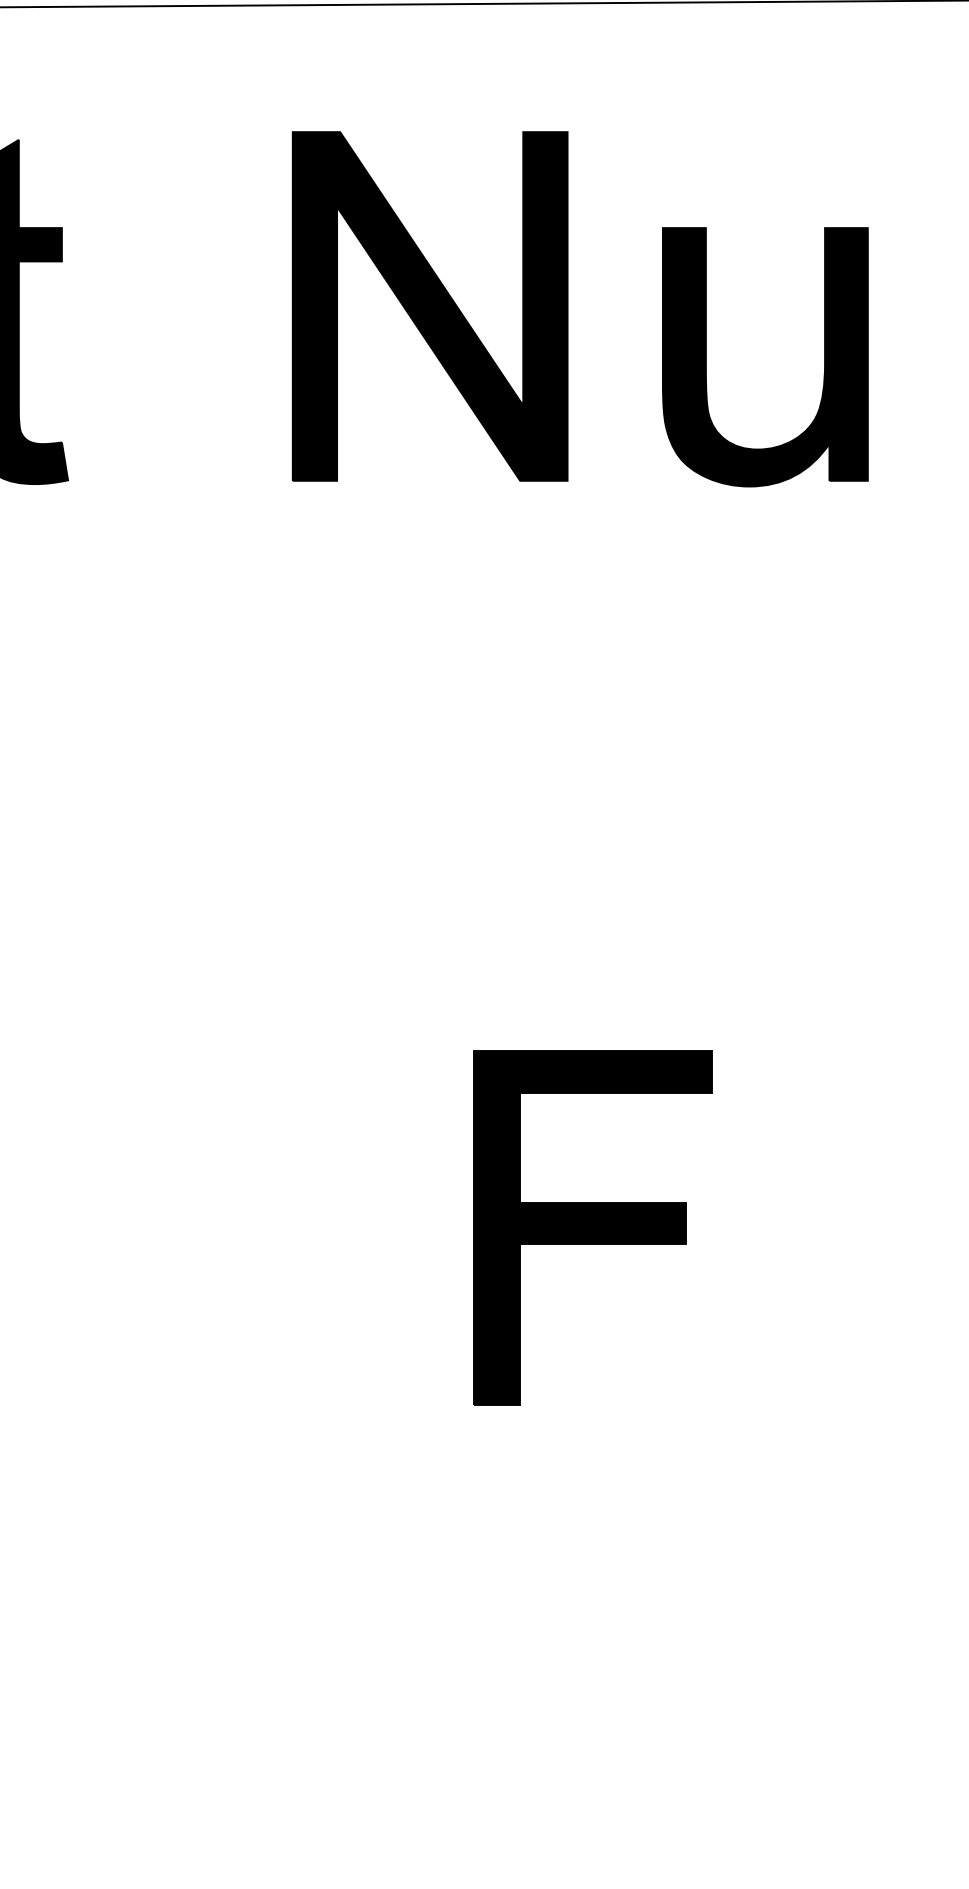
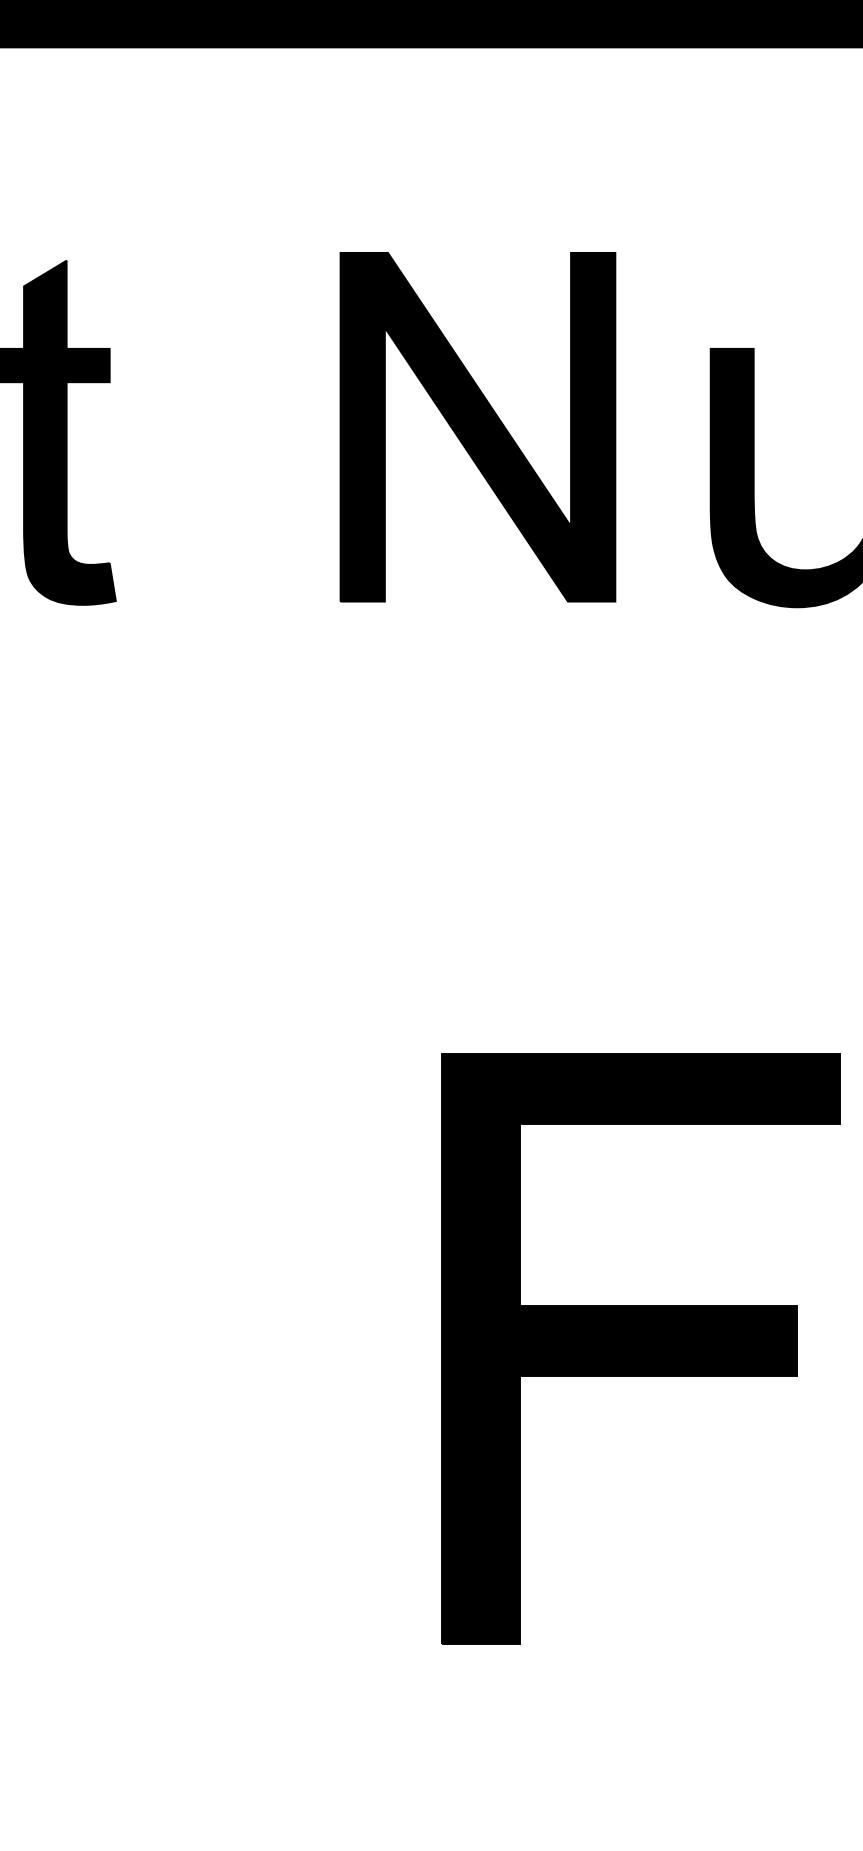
part: (592, 1227) -> (640, 1348), size x1.67

